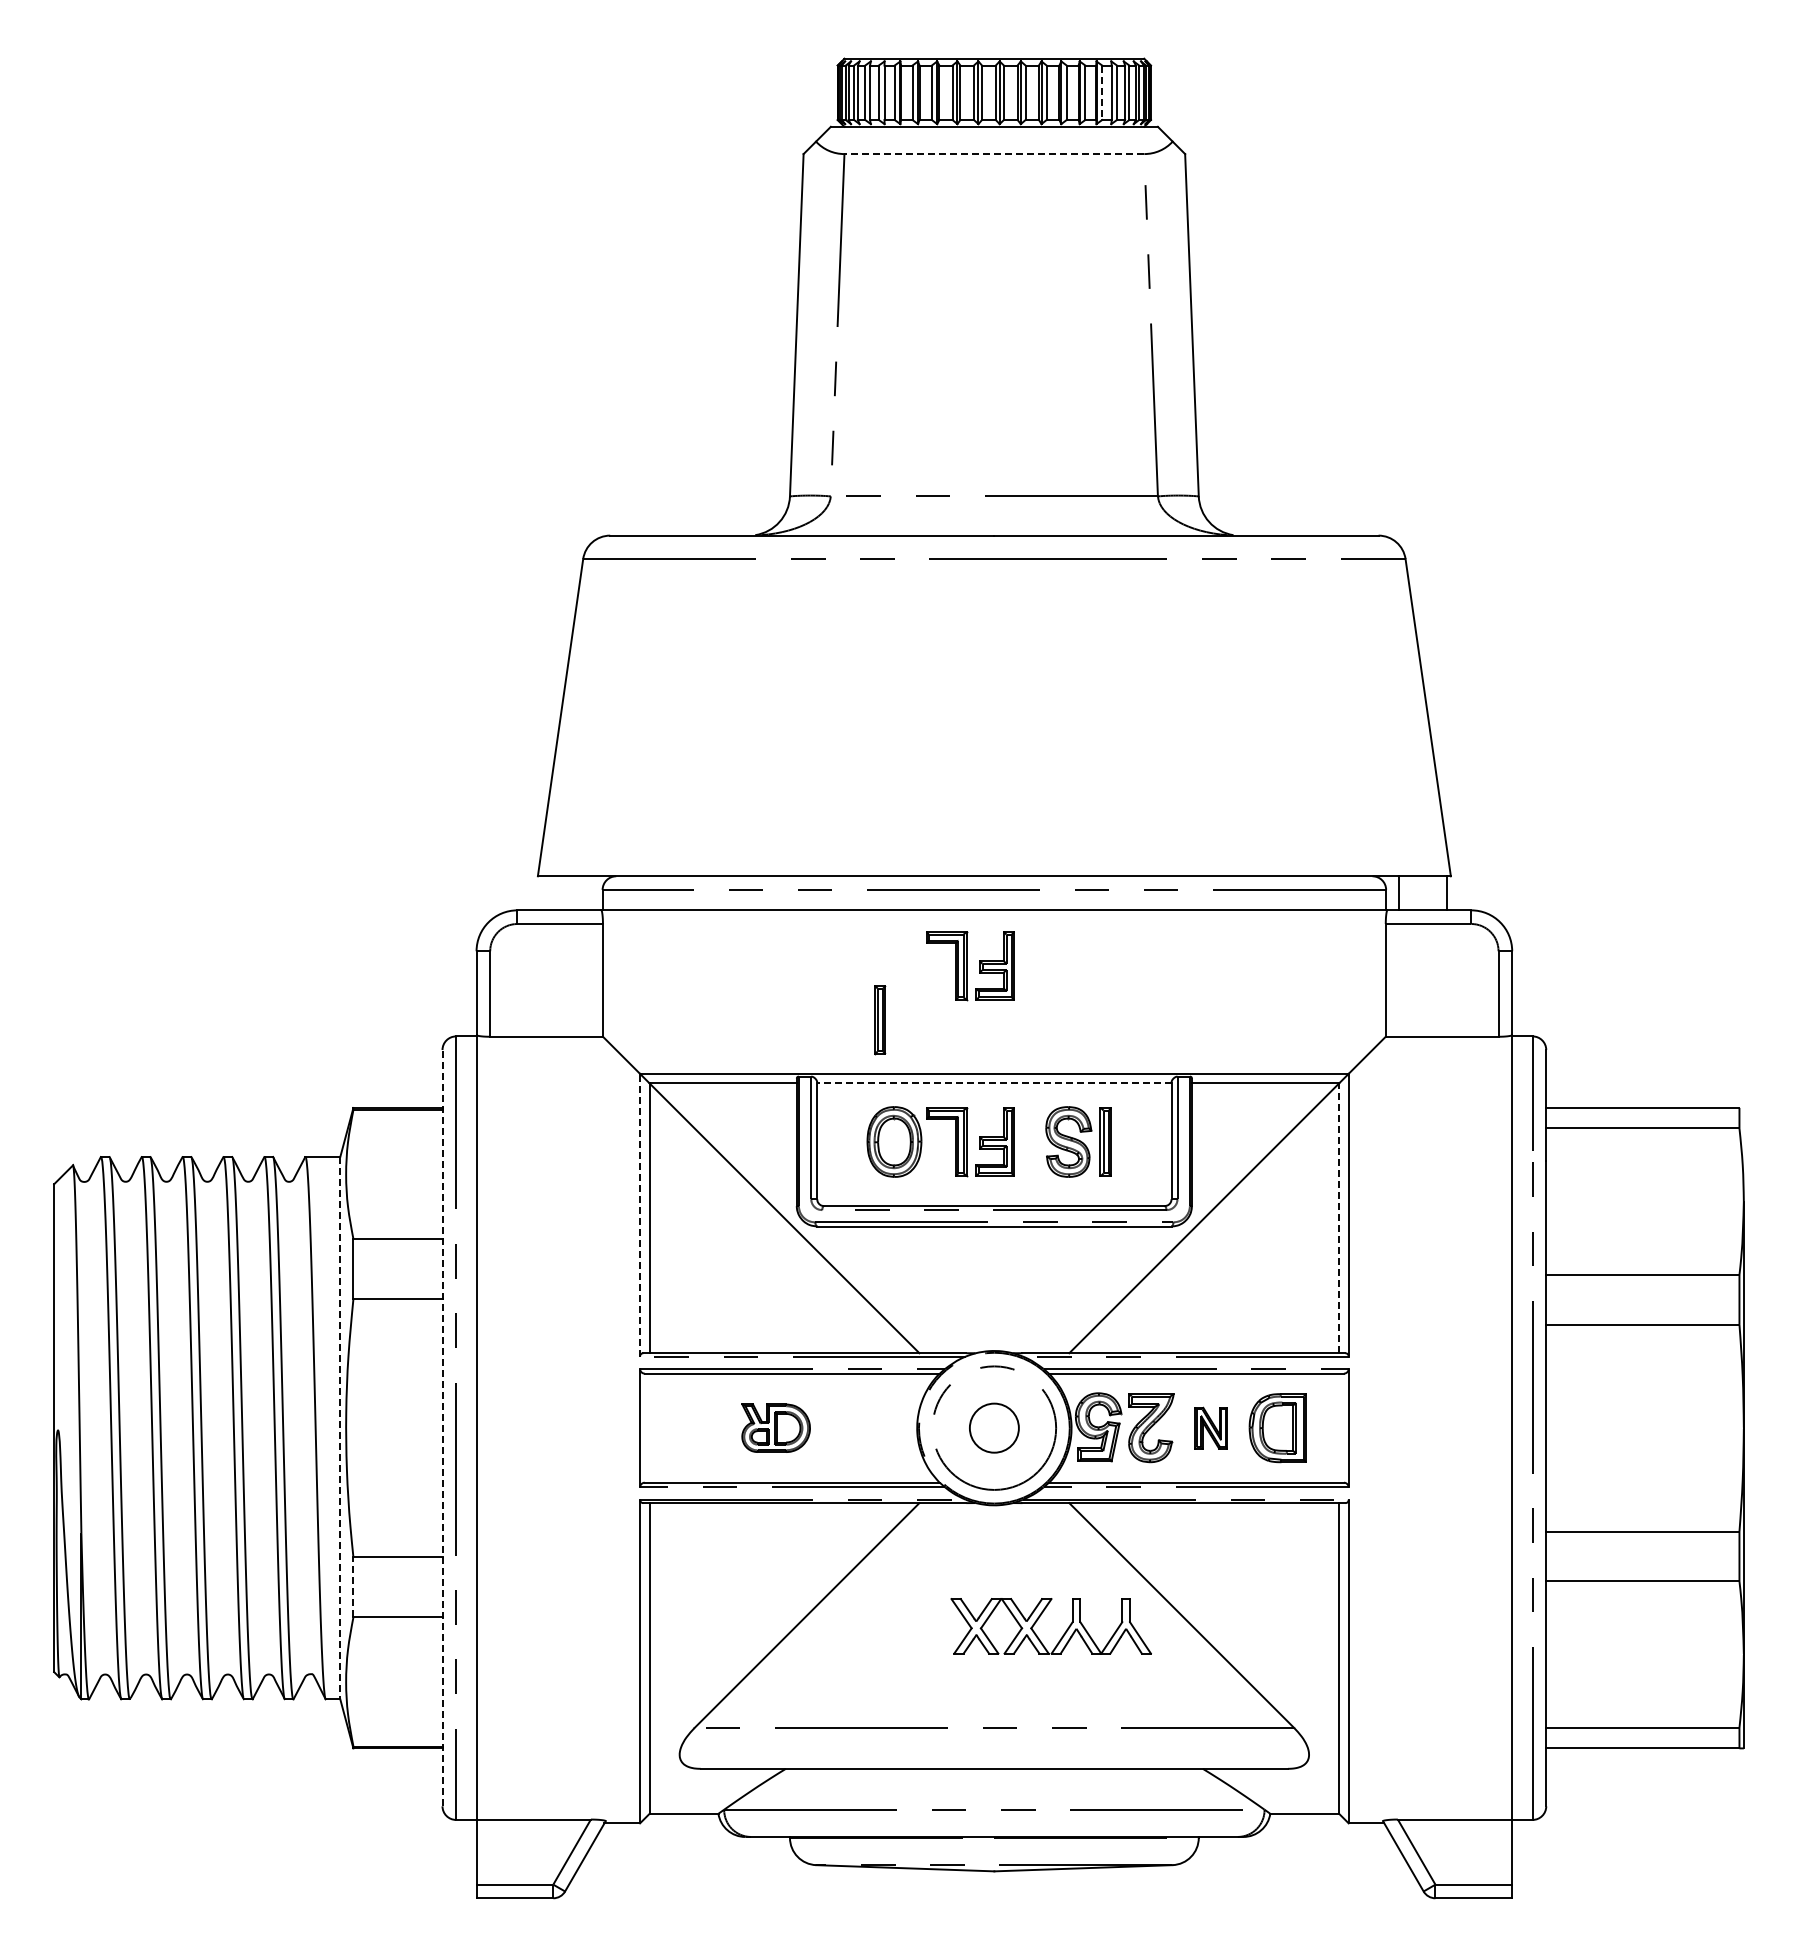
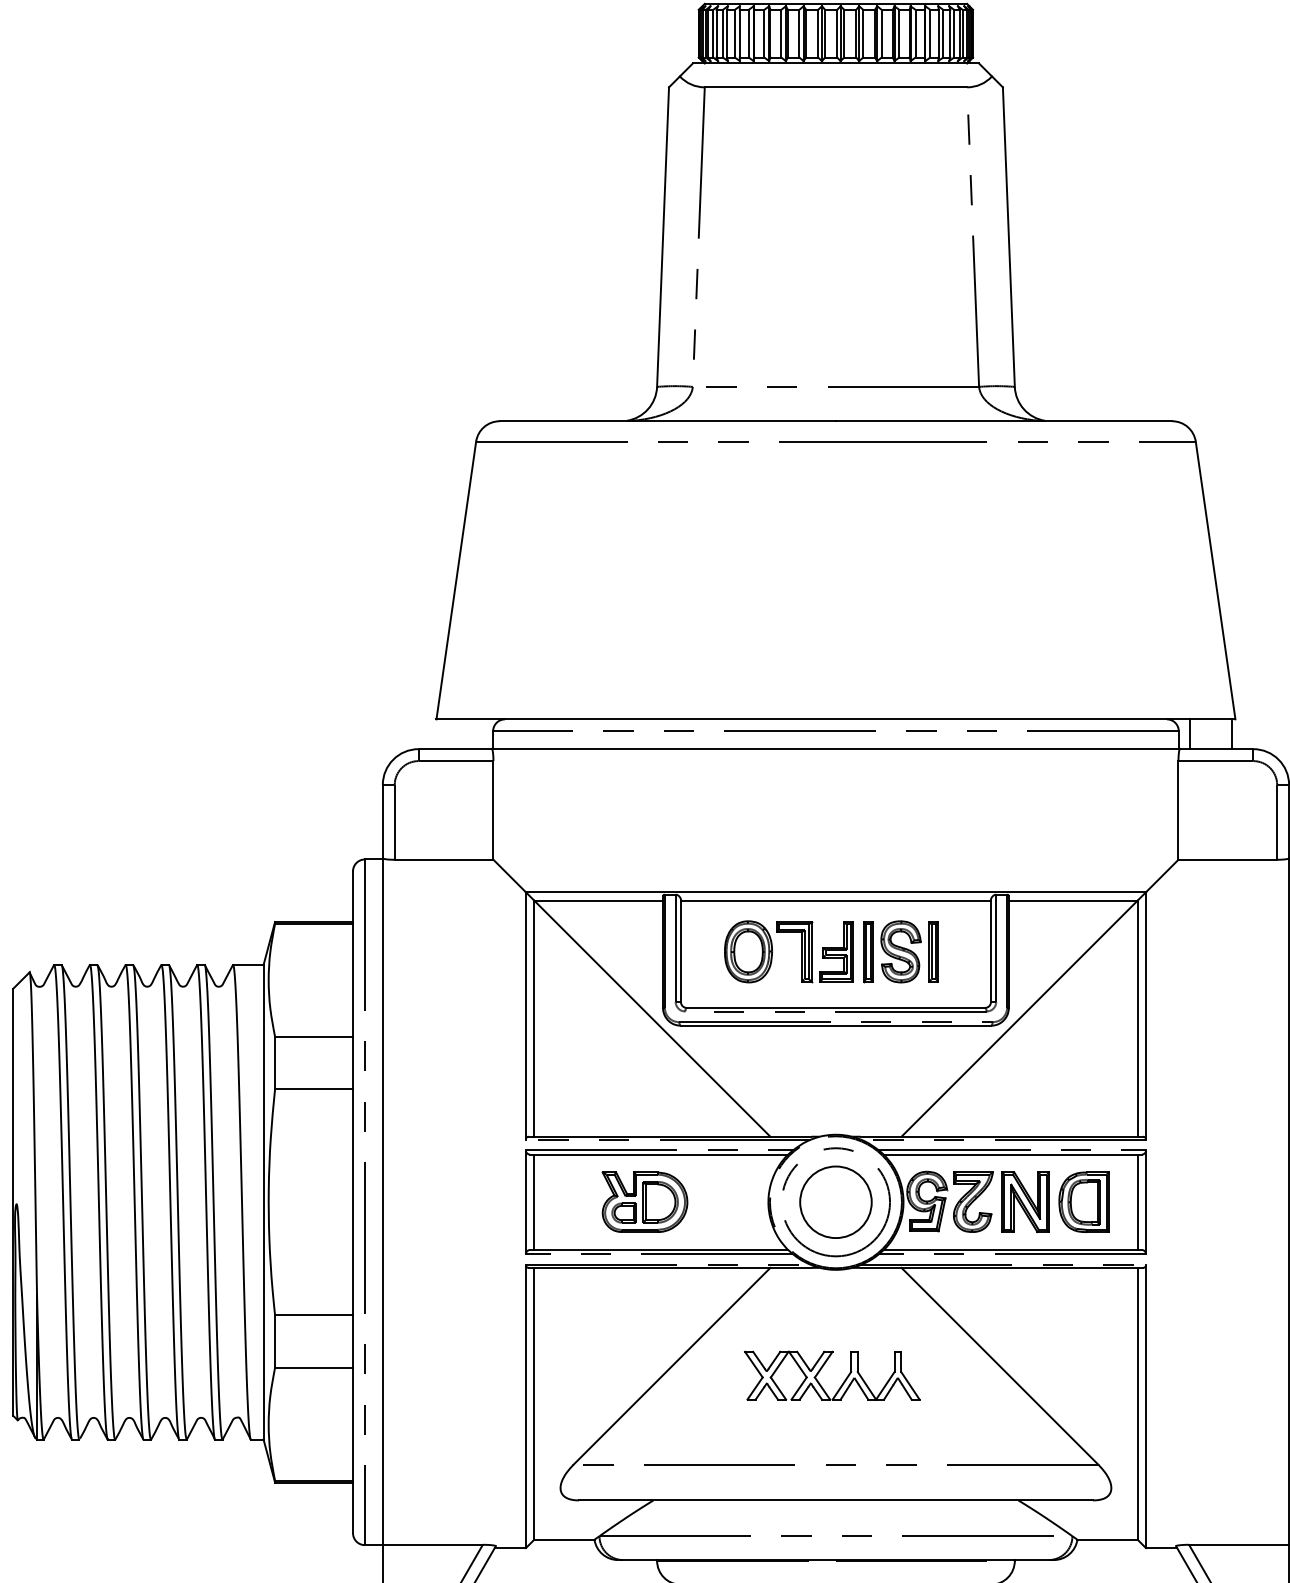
line: (1102, 93) -> (930, 34), dashed -> solid
line: (994, 154) -> (836, 87), dashed -> solid
part: (970, 966) -> (815, 798), removed
part: (880, 1020) -> (868, 952), moved
line: (993, 1083) -> (835, 900), dashed -> solid
line: (640, 1214) -> (526, 1015), dashed -> solid
line: (1339, 1218) -> (1137, 1018), dashed -> solid
line: (442, 1427) -> (353, 1201), dashed -> solid
line: (649, 1427) -> (534, 1201), added
line: (1339, 1427) -> (1137, 1201), added
line: (340, 1428) -> (263, 1202), dashed -> solid
part: (775, 1428) -> (644, 1202), size x1.43
circle: (994, 1428) -> (836, 1202), size x1.67
part: (1210, 1428) -> (1025, 1202), size x1.67
line: (353, 1587) -> (275, 1341), dashed -> solid
part: (1039, 1618) -> (822, 1368), moved

